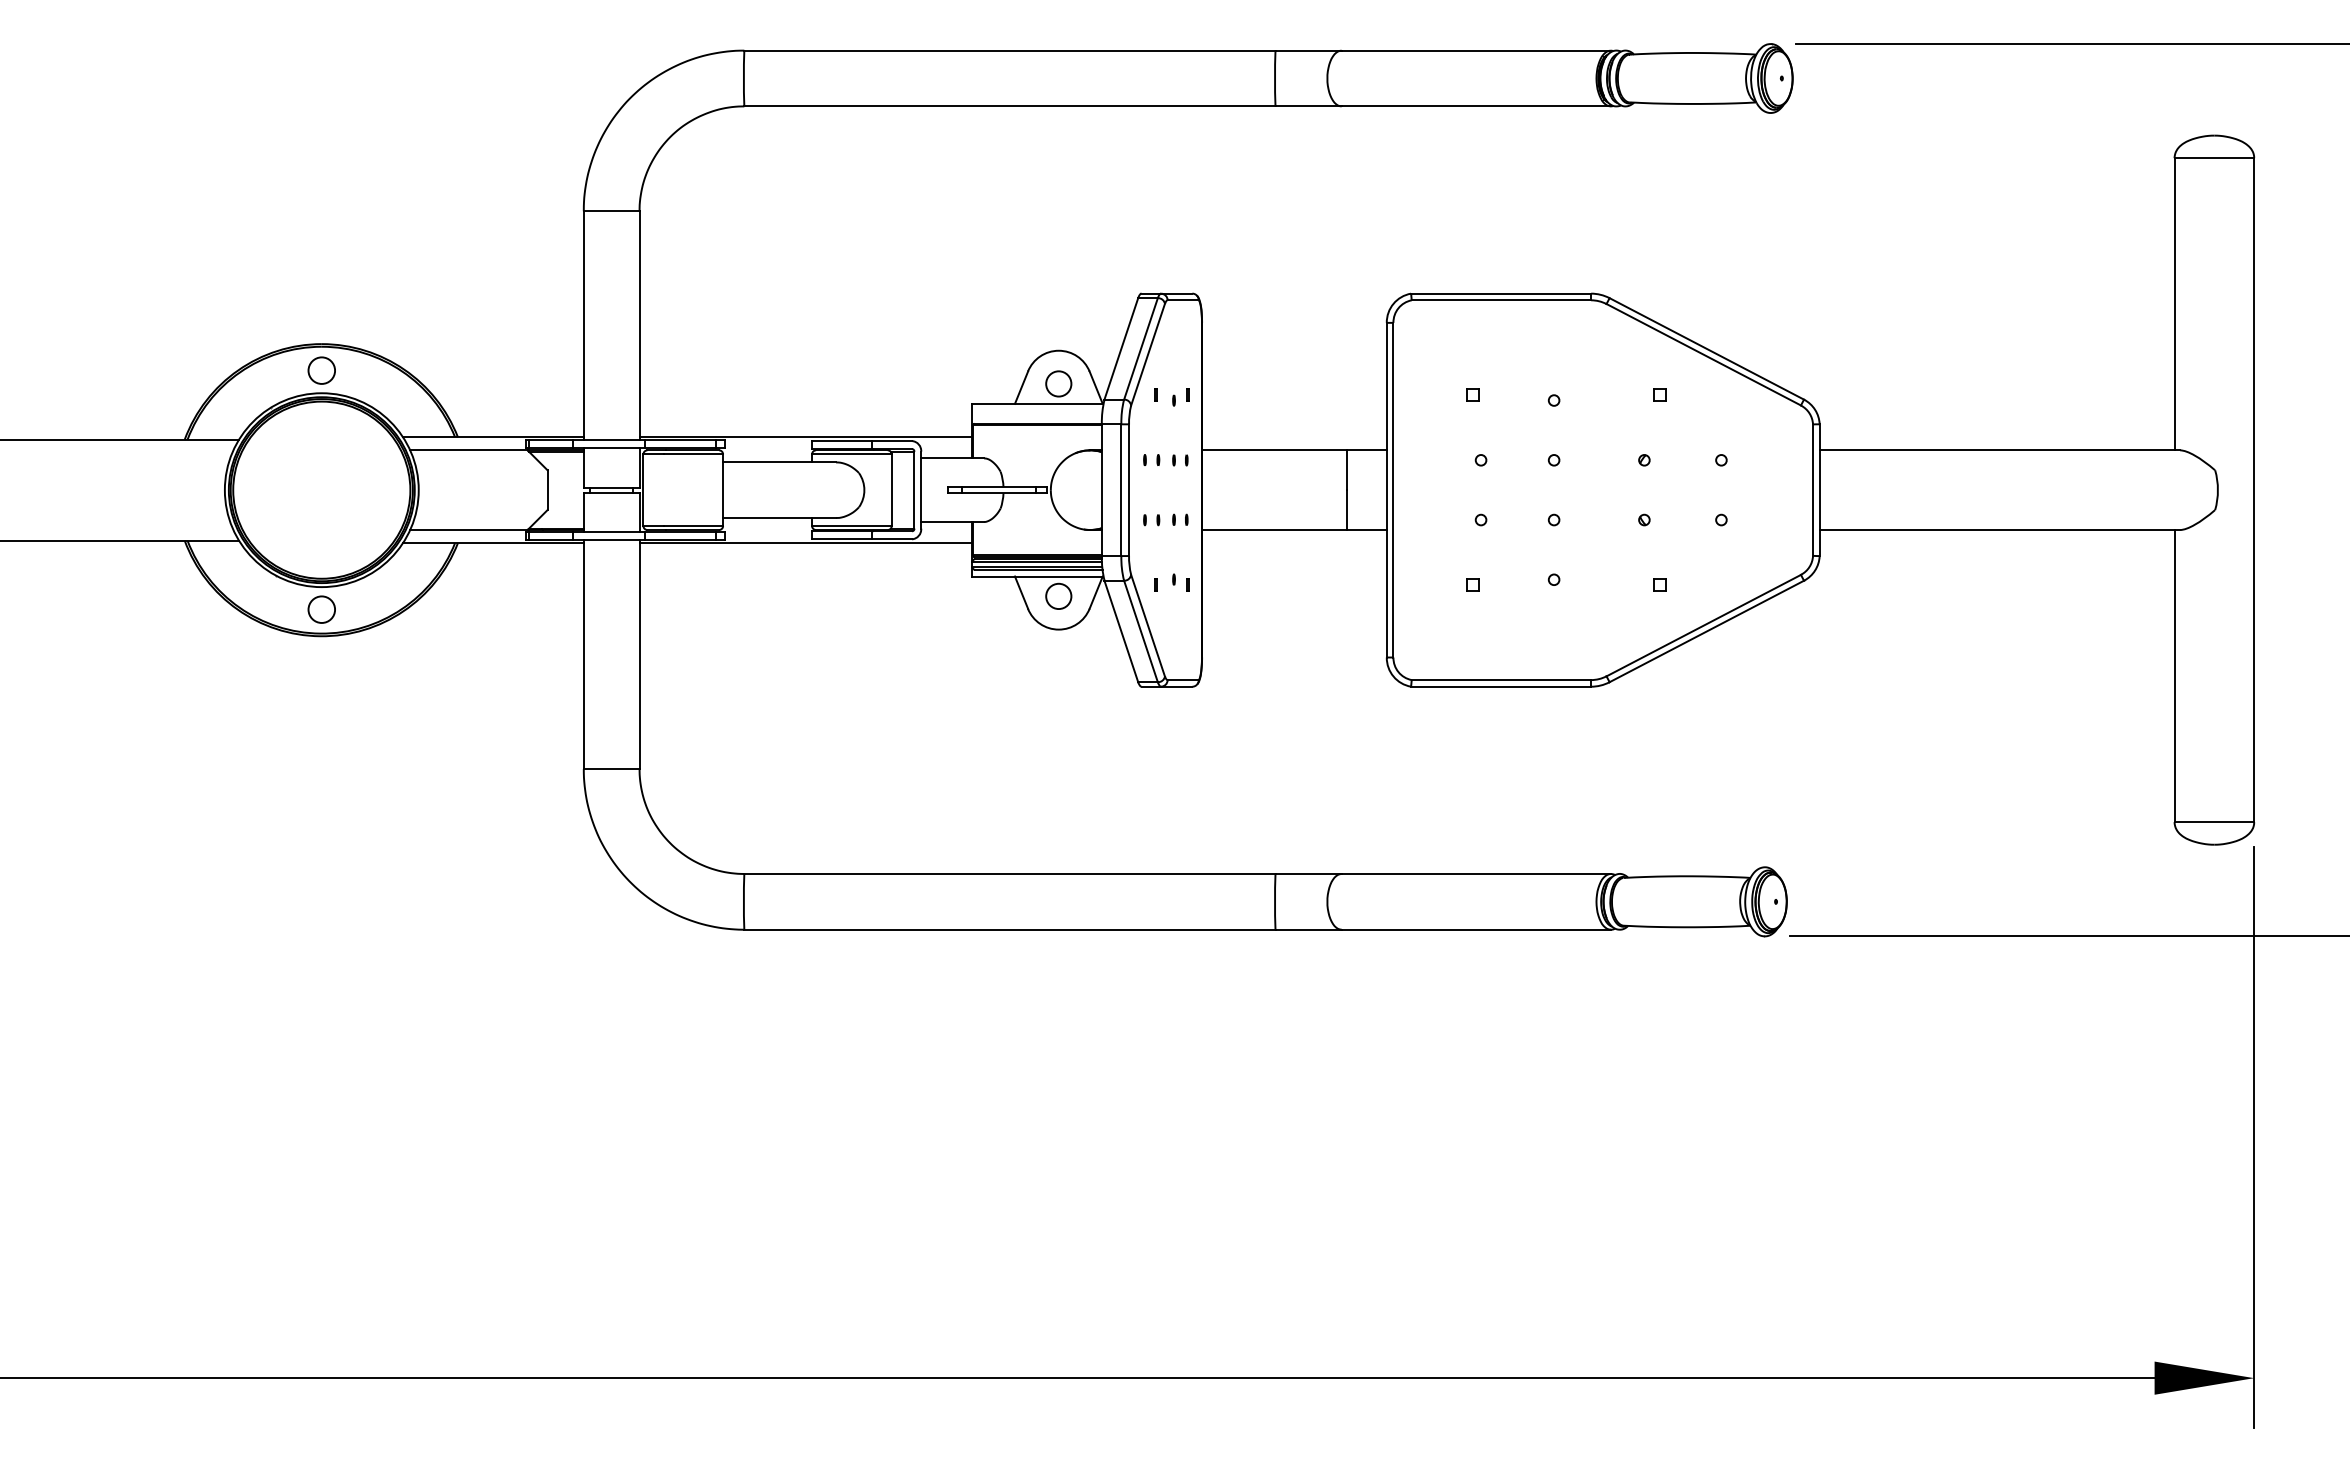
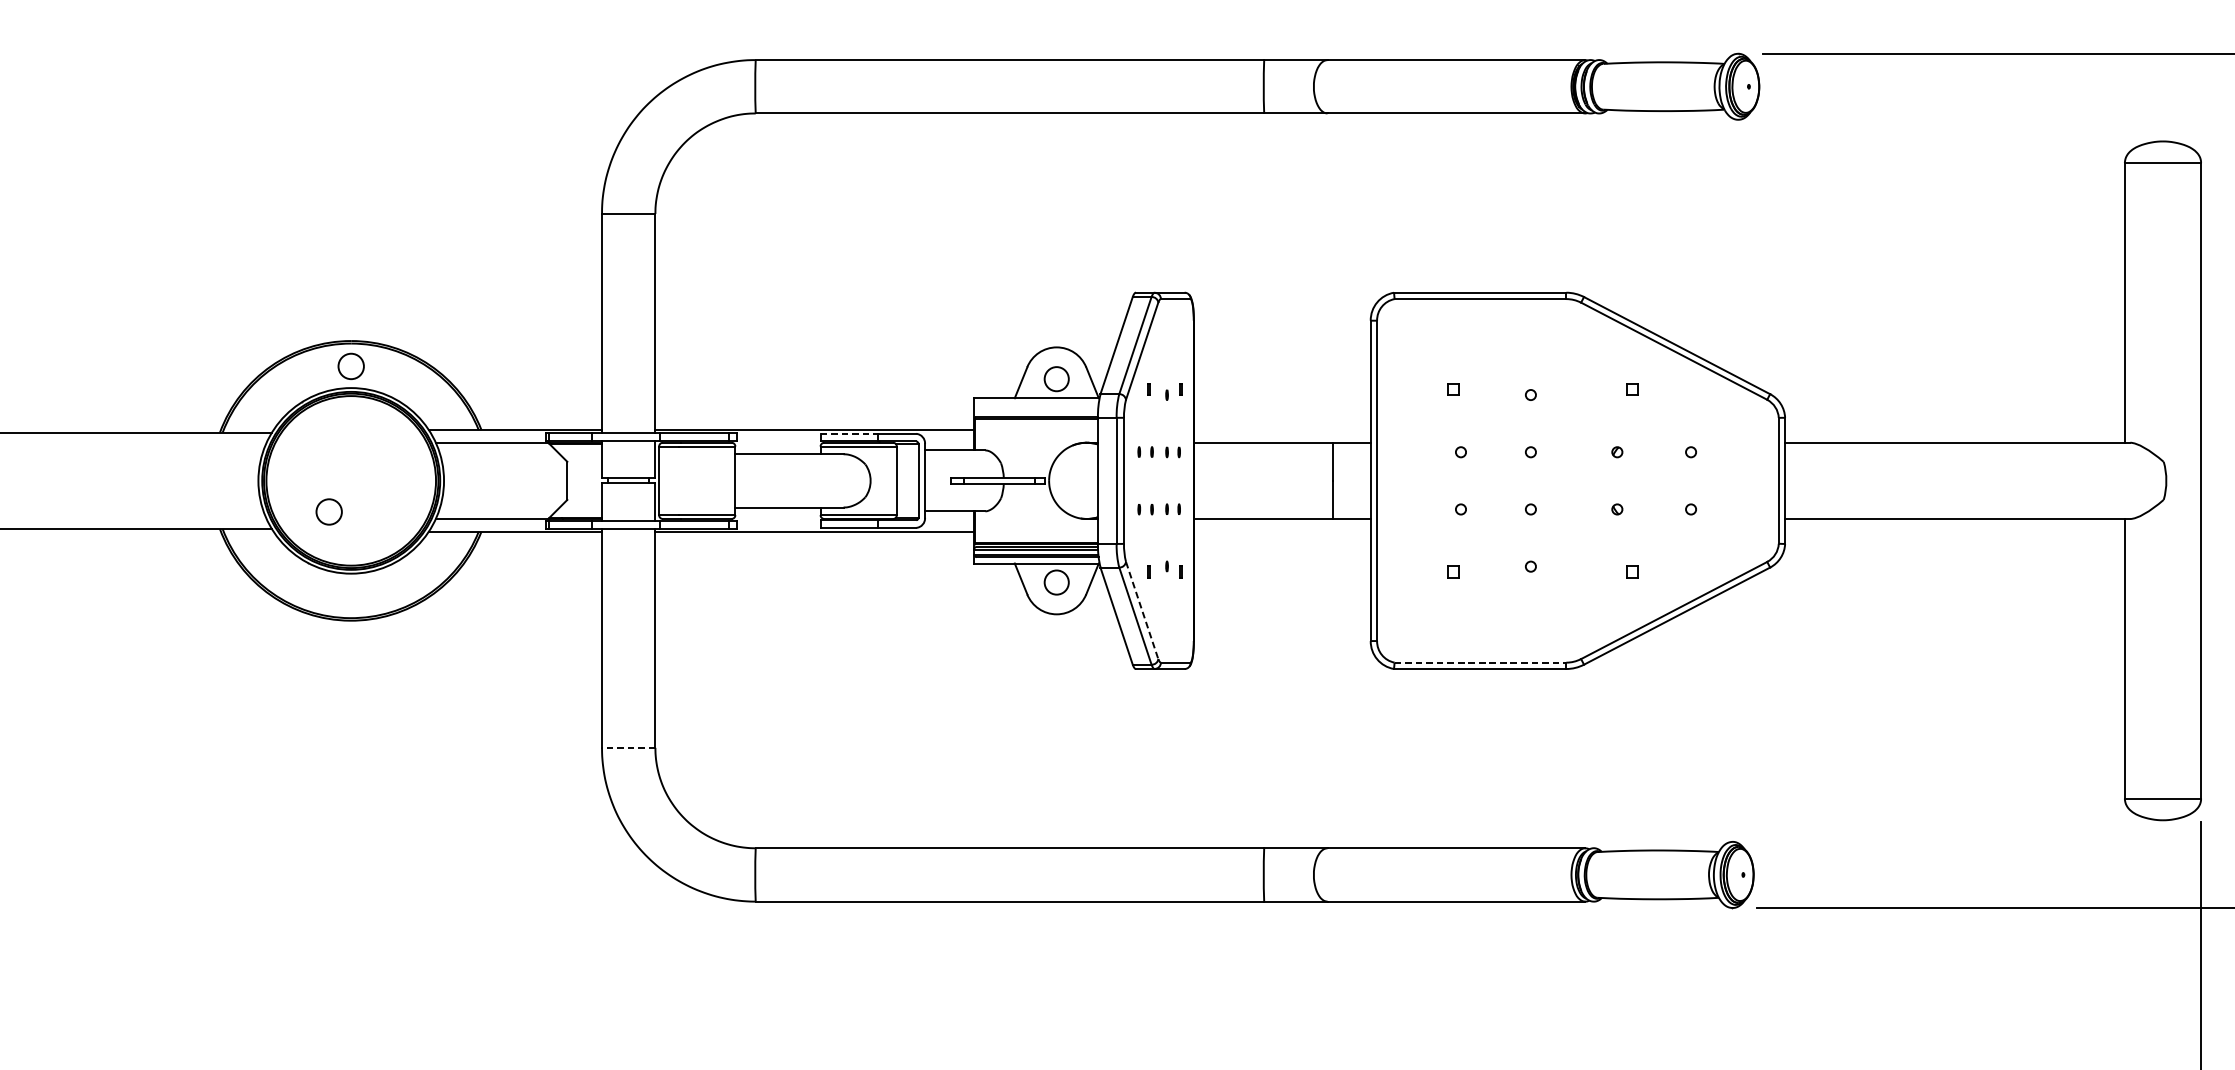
line: (841, 441) -> (848, 434), solid -> dashed
circle: (321, 609) -> (328, 511), moved
line: (1148, 626) -> (1142, 611), solid -> dashed
line: (1501, 680) -> (1480, 663), solid -> dashed
line: (611, 769) -> (628, 748), solid -> dashed

